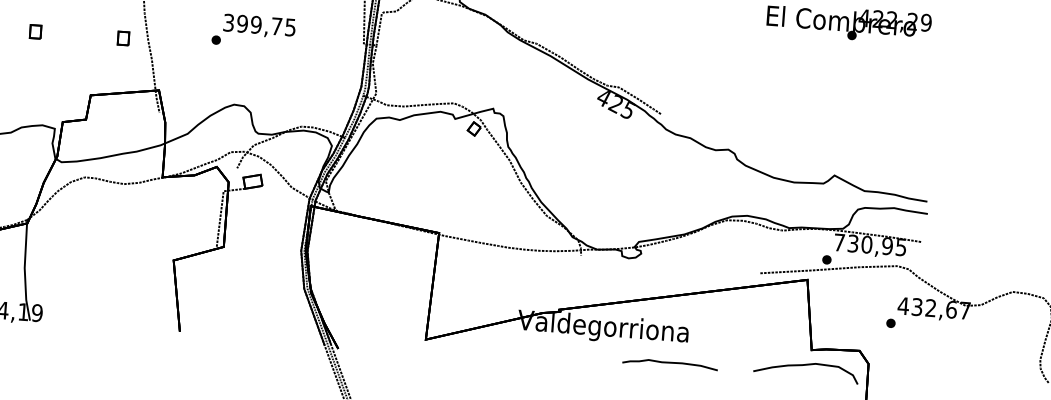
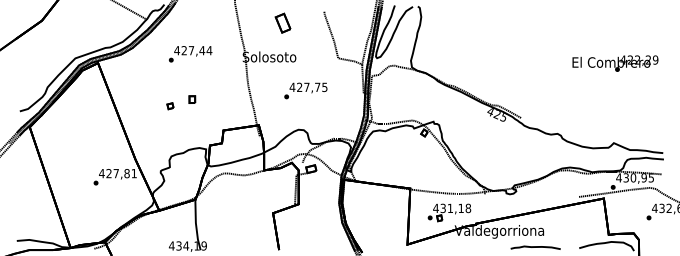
text: (242, 24) -> (299, 87), 399,75 -> 427,75
part: (123, 38) -> (238, 99), removed
text: (838, 241) -> (618, 177), 730,95 -> 430,95
part: (510, 284) -> (449, 212), added

